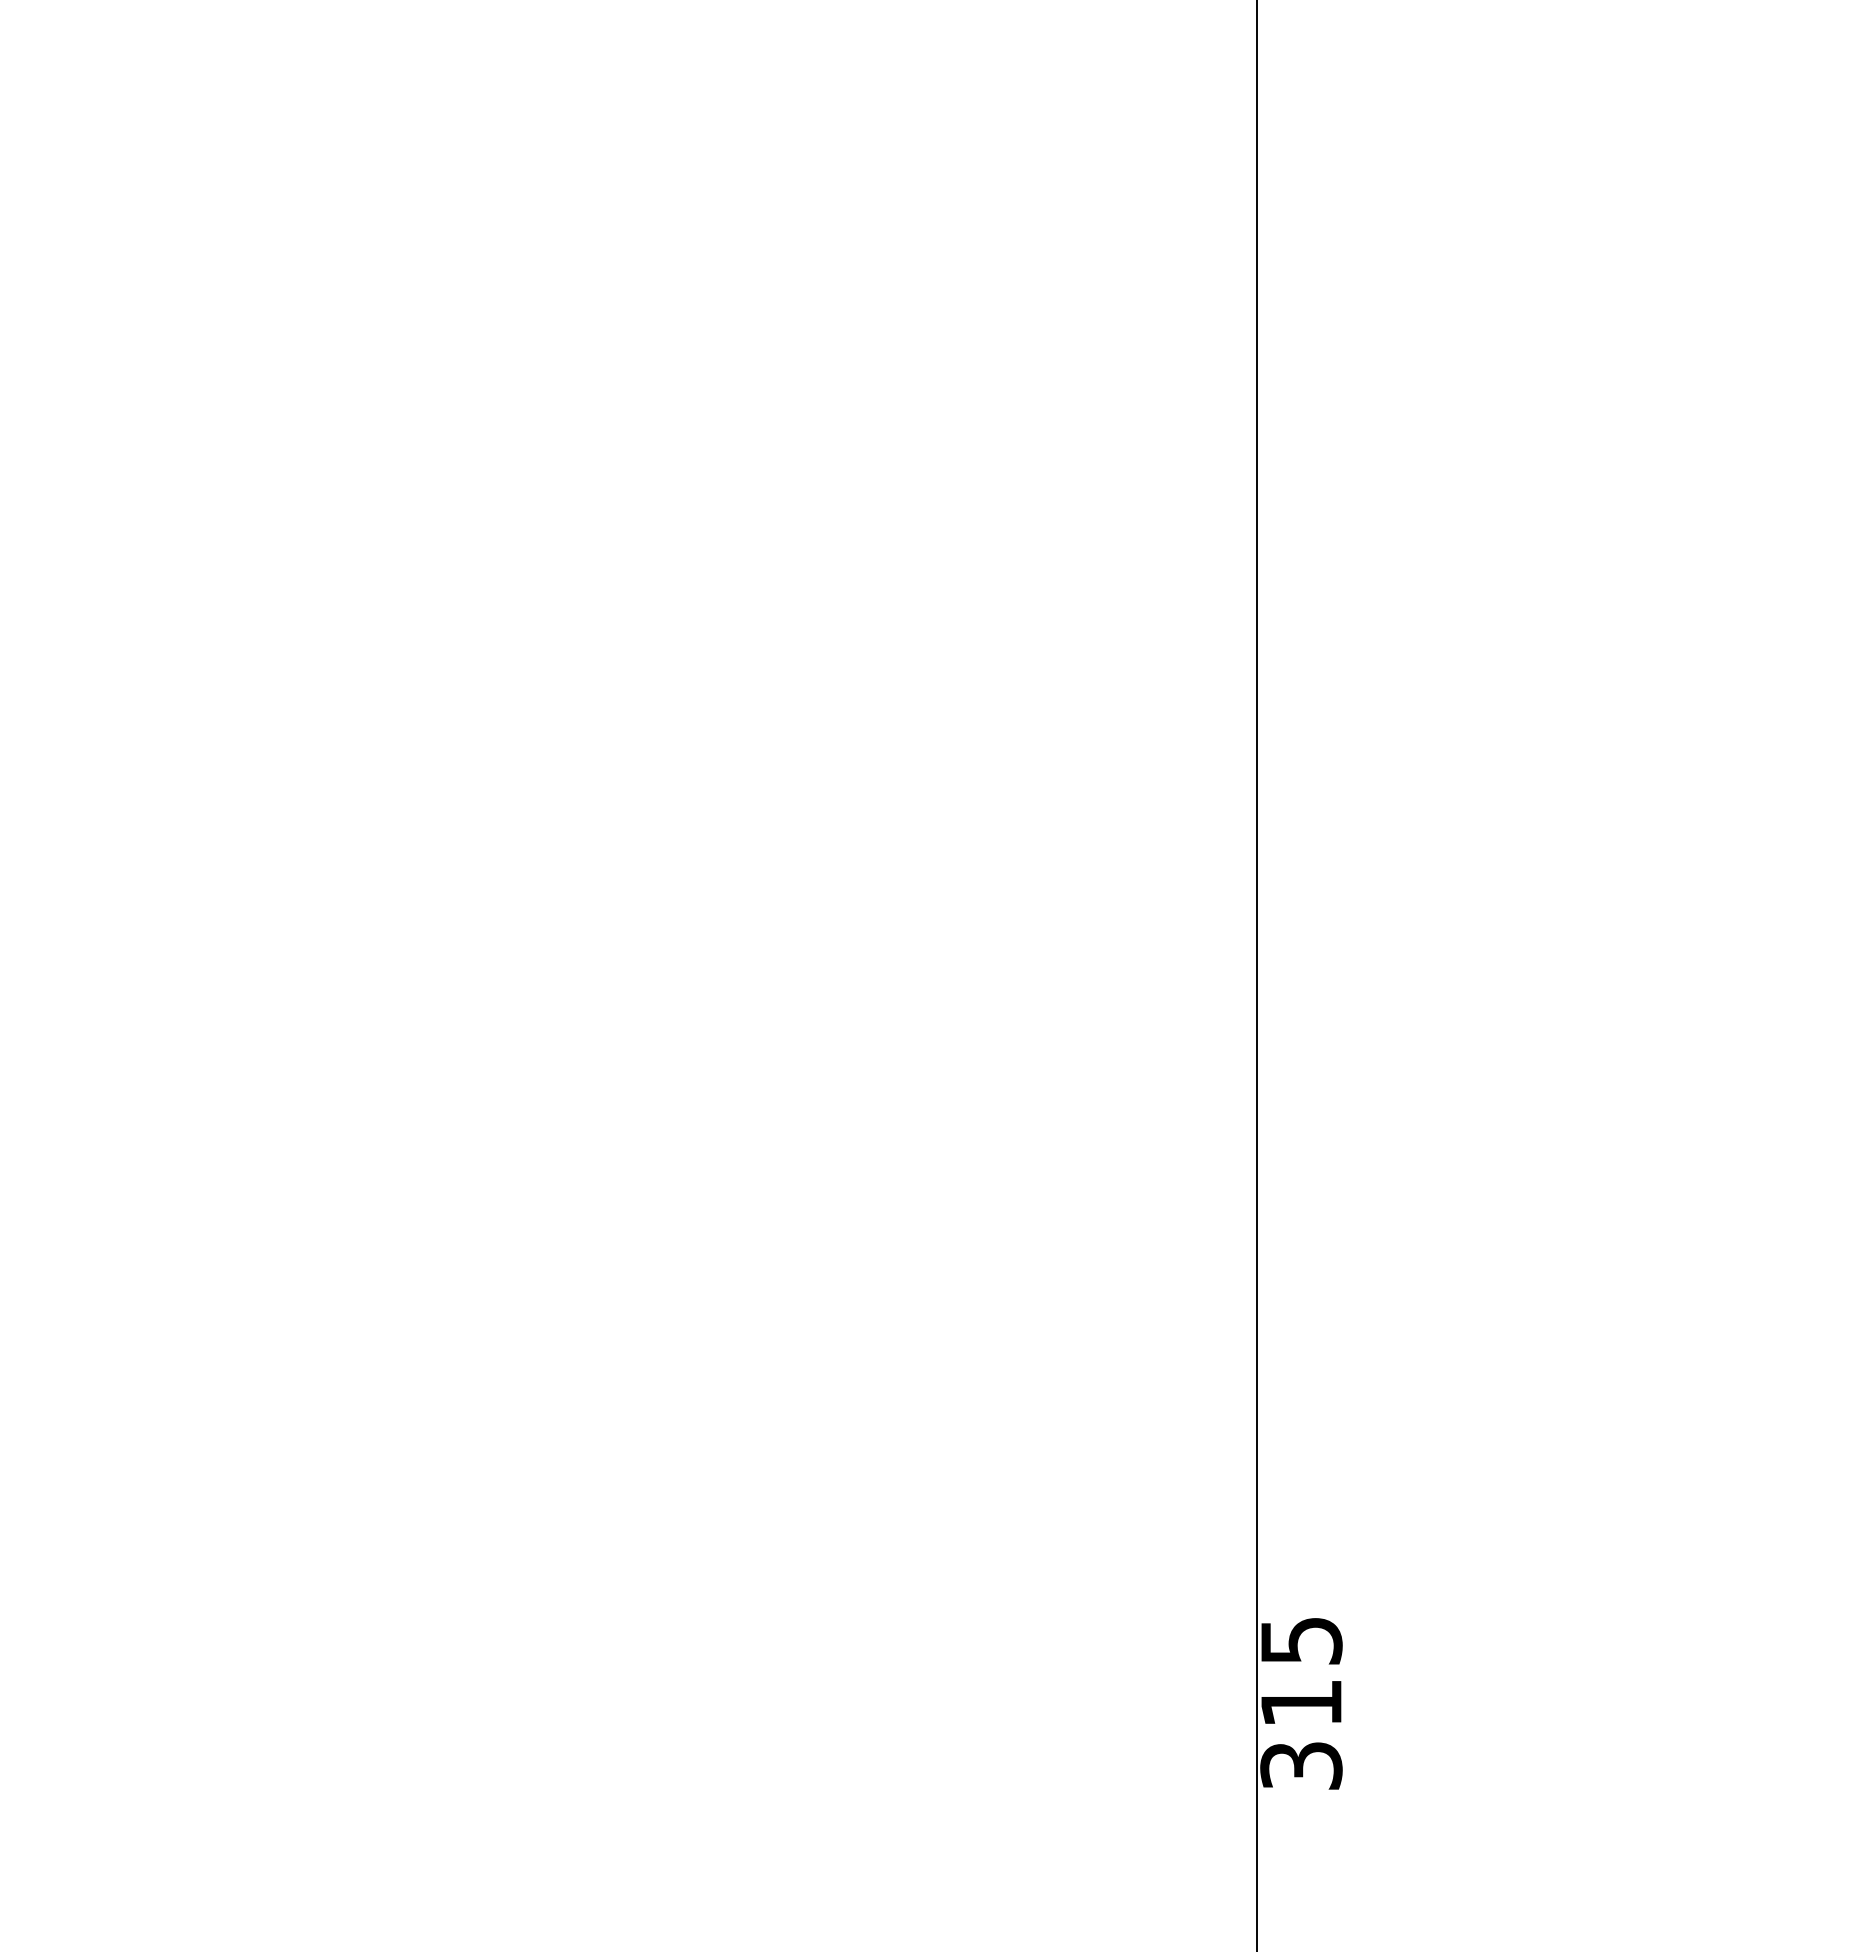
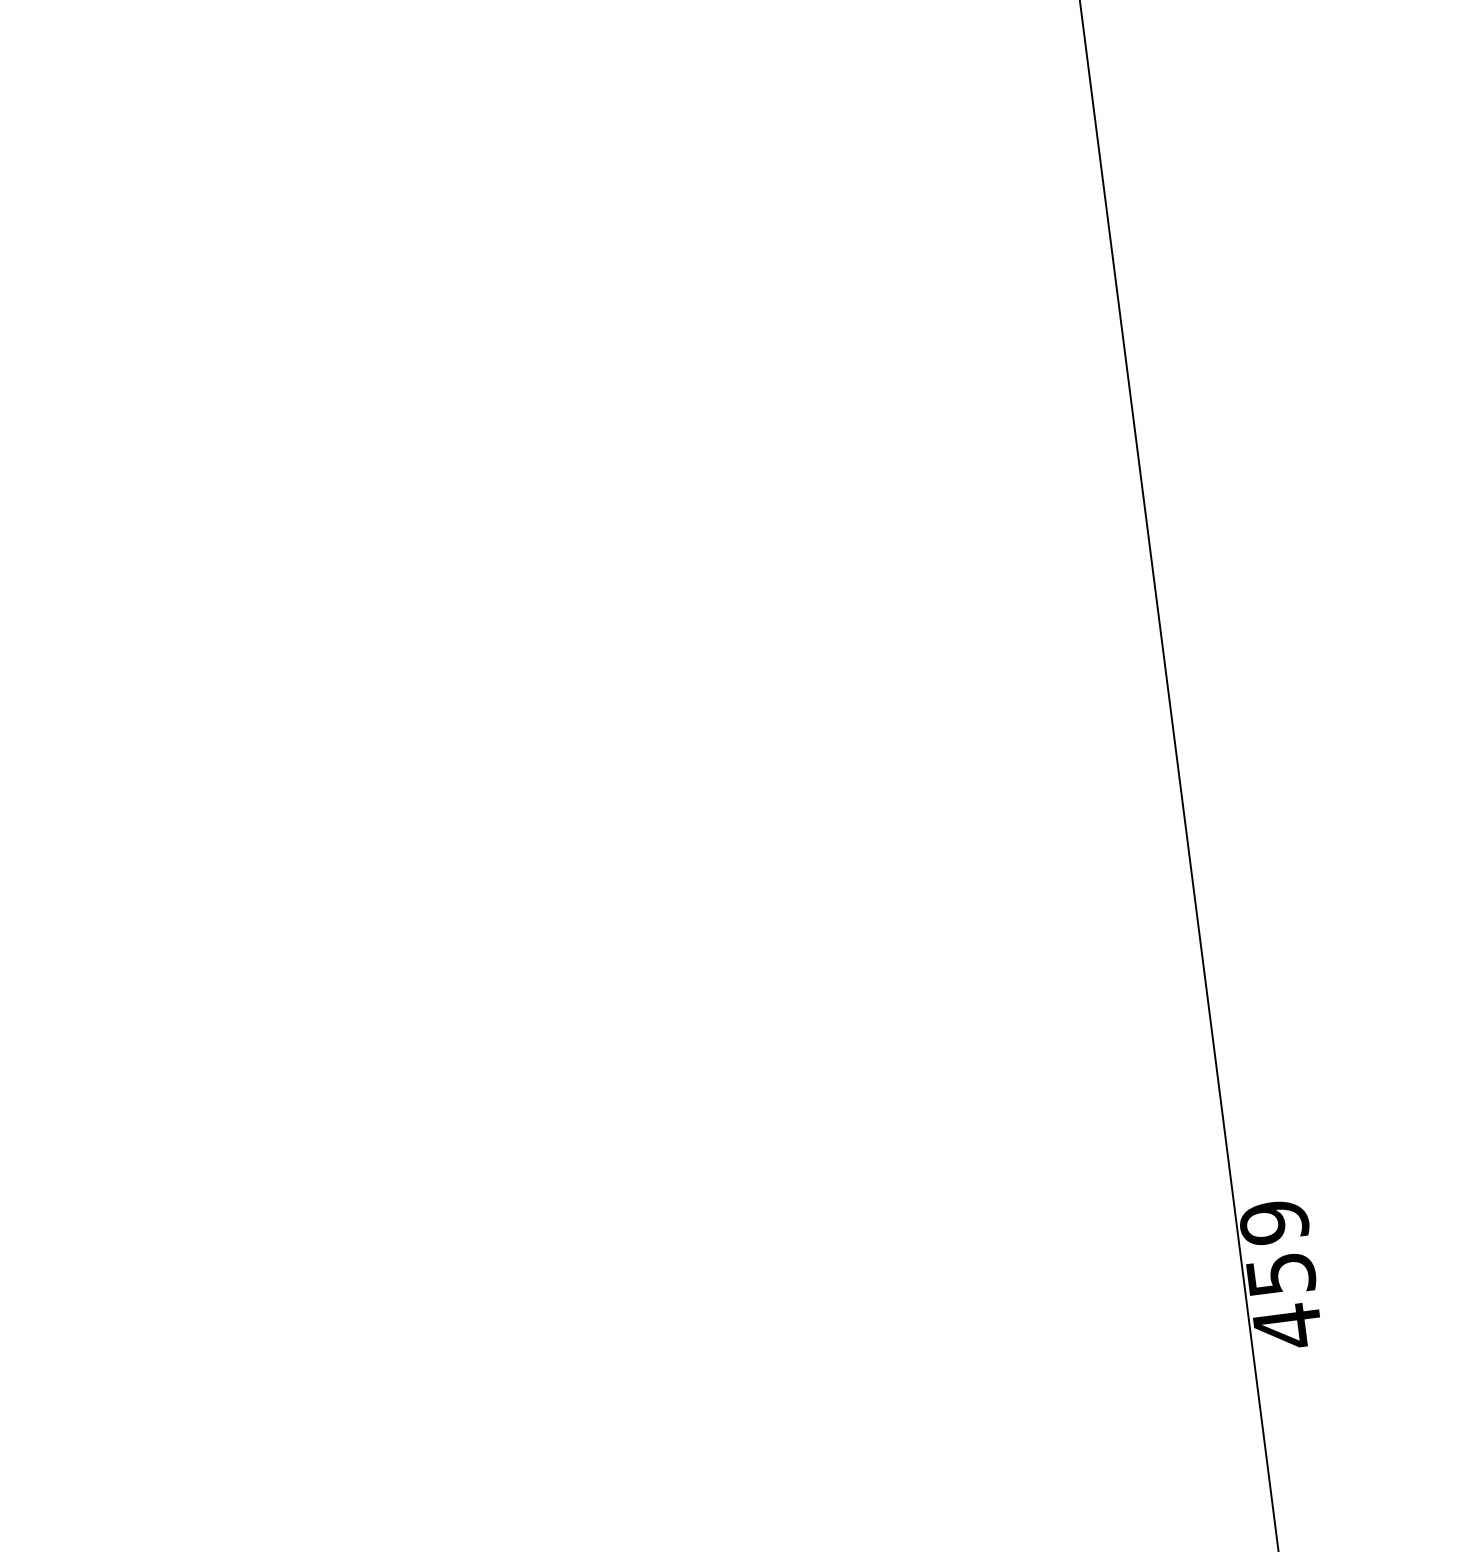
text: (1301, 1704) -> (1281, 1275), 315 -> 459

